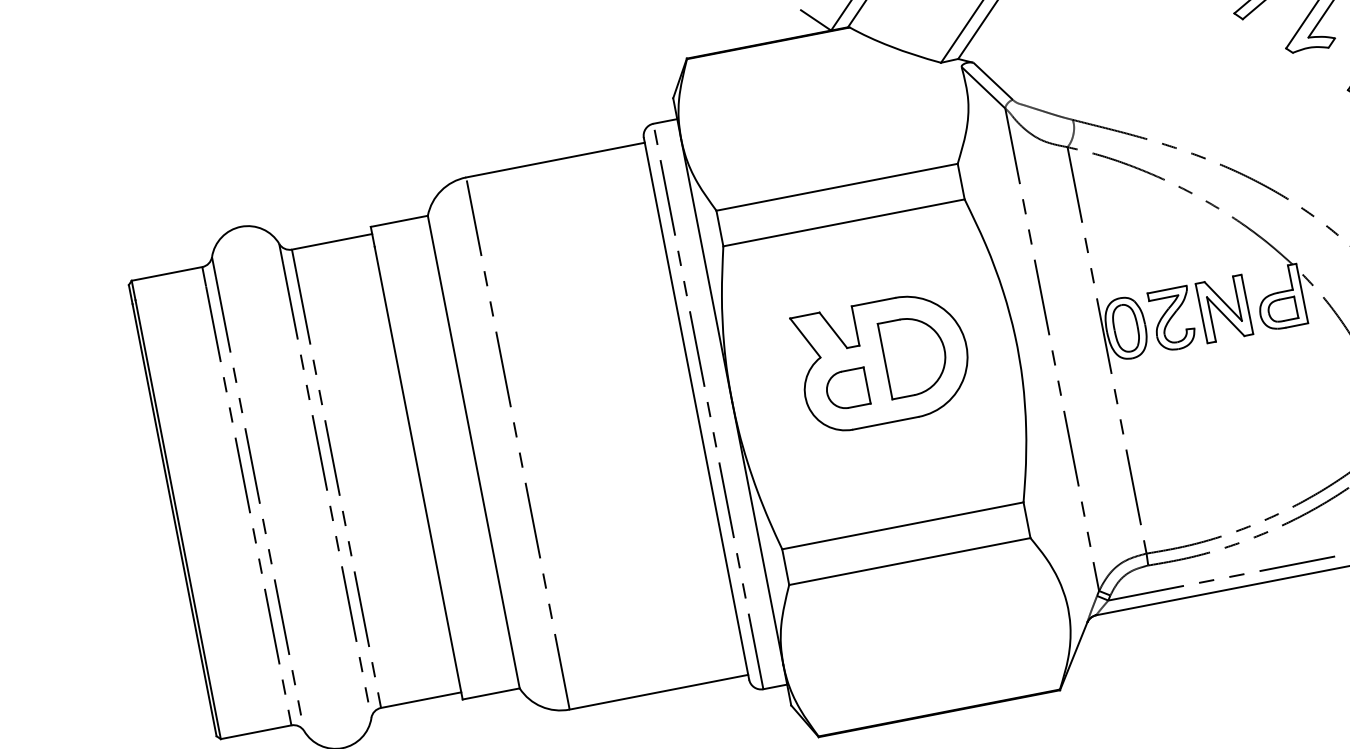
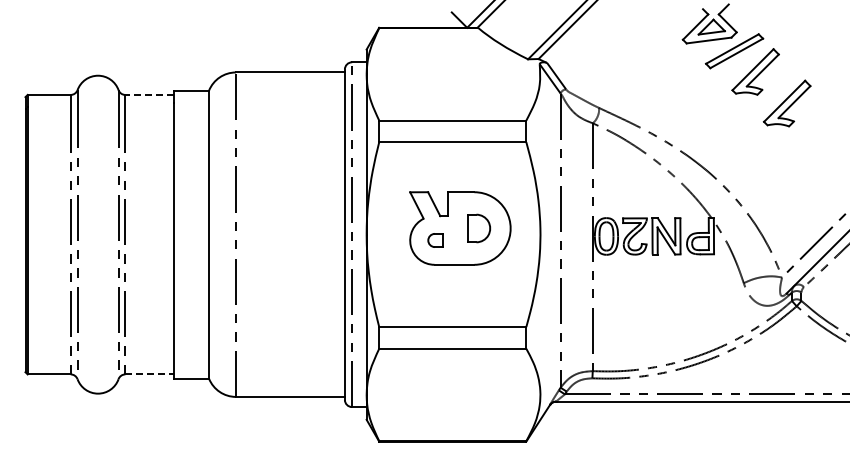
line: (331, 241) -> (149, 94), solid -> dashed
part: (915, 355) -> (479, 228), size x0.6
part: (846, 389) -> (435, 240), size x0.6
line: (422, 700) -> (150, 374), solid -> dashed

